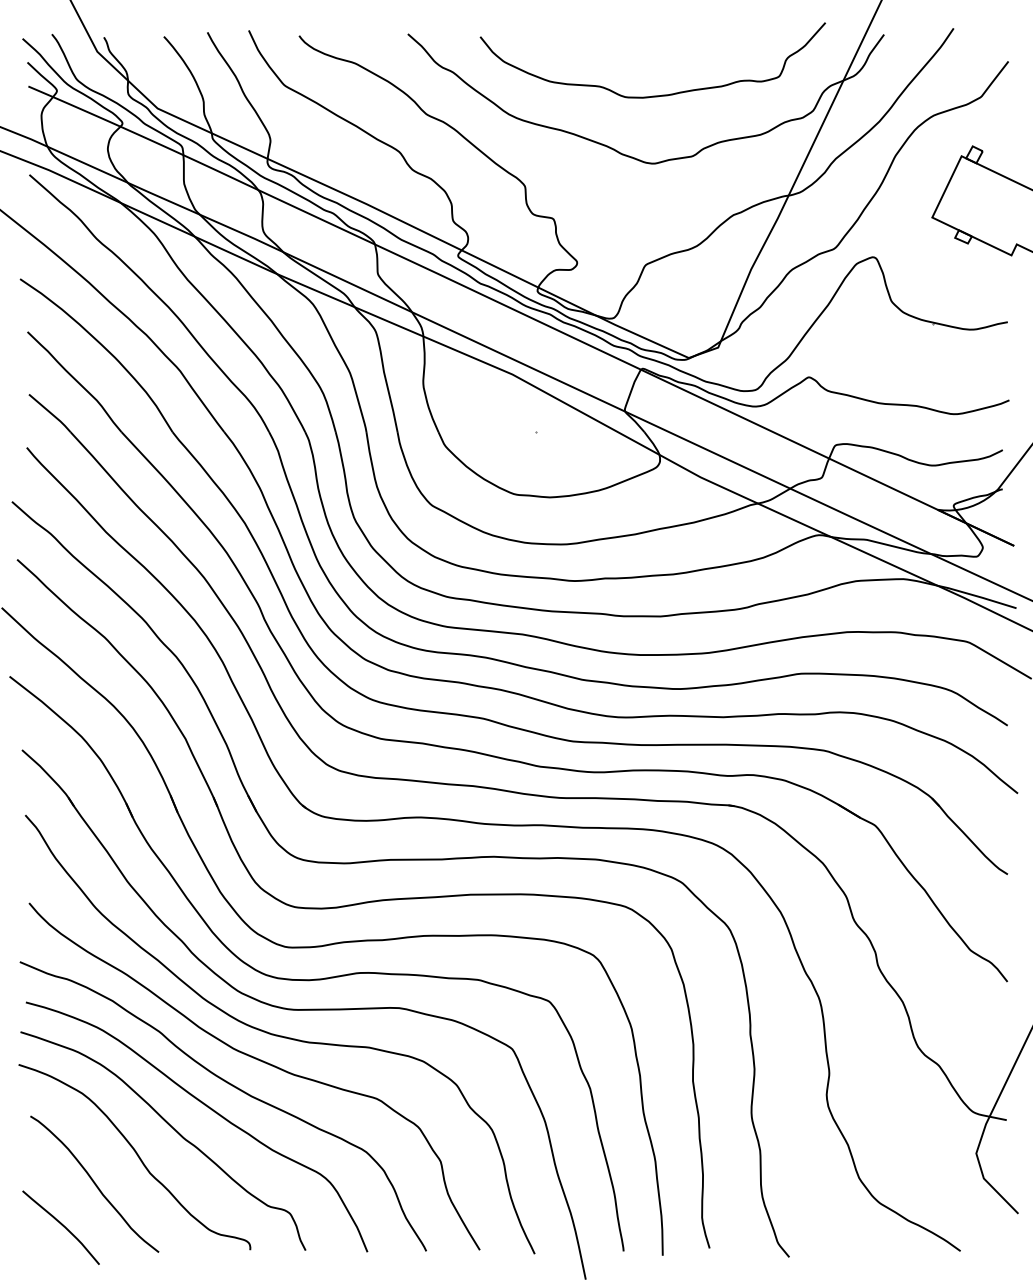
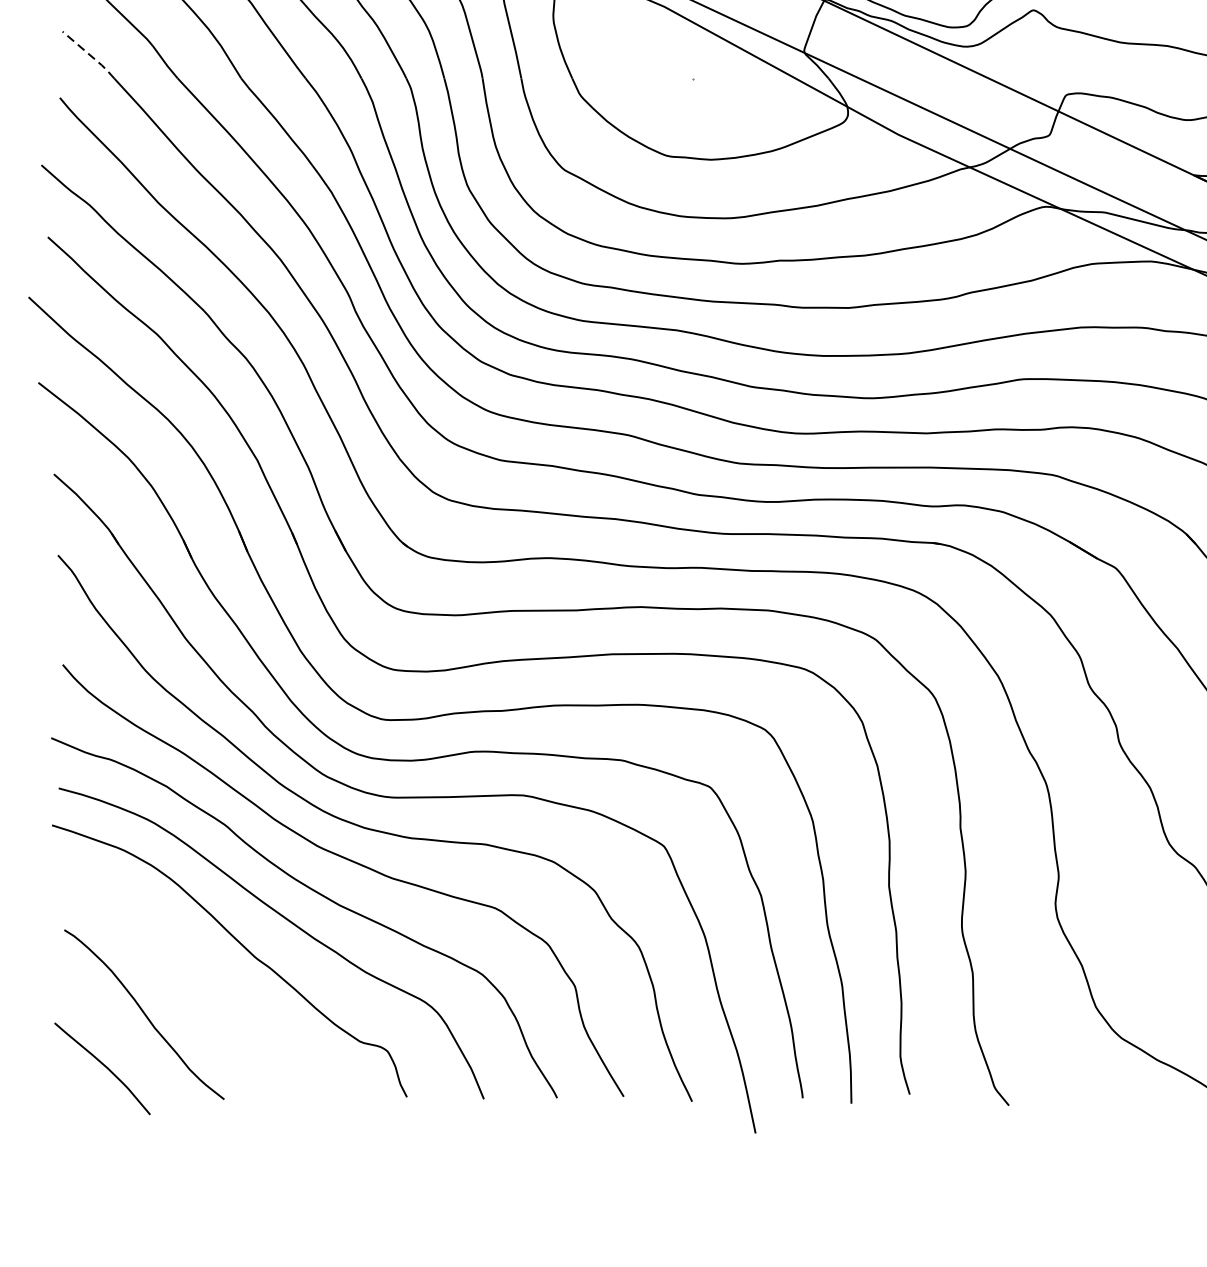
line: (51, 413) -> (90, 55), solid -> dashed
curve: (137, 1156) -> (197, 980), removed

